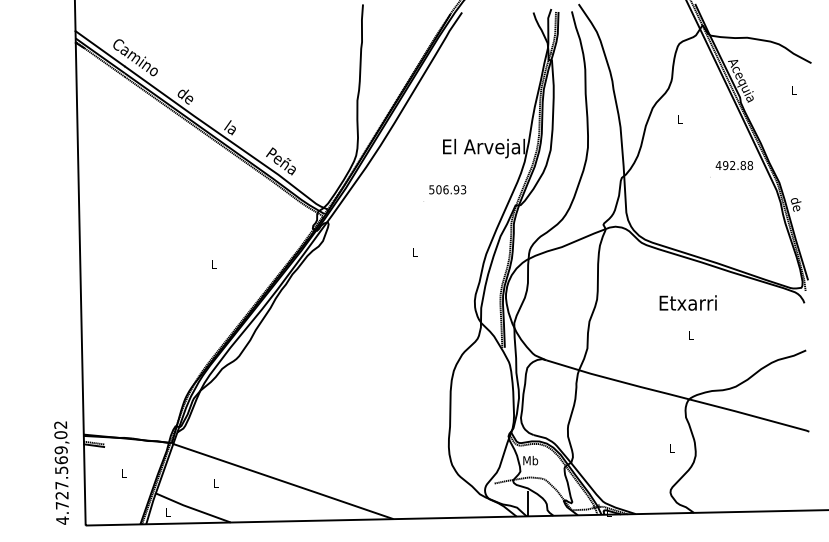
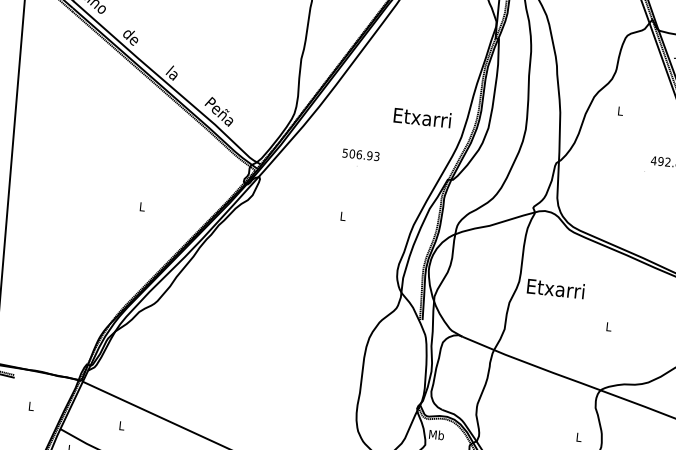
text: (483, 148) -> (421, 119), El Arvejal -> Etxarri
text: (447, 189) -> (360, 154), moved
text: (687, 302) -> (555, 288), moved

